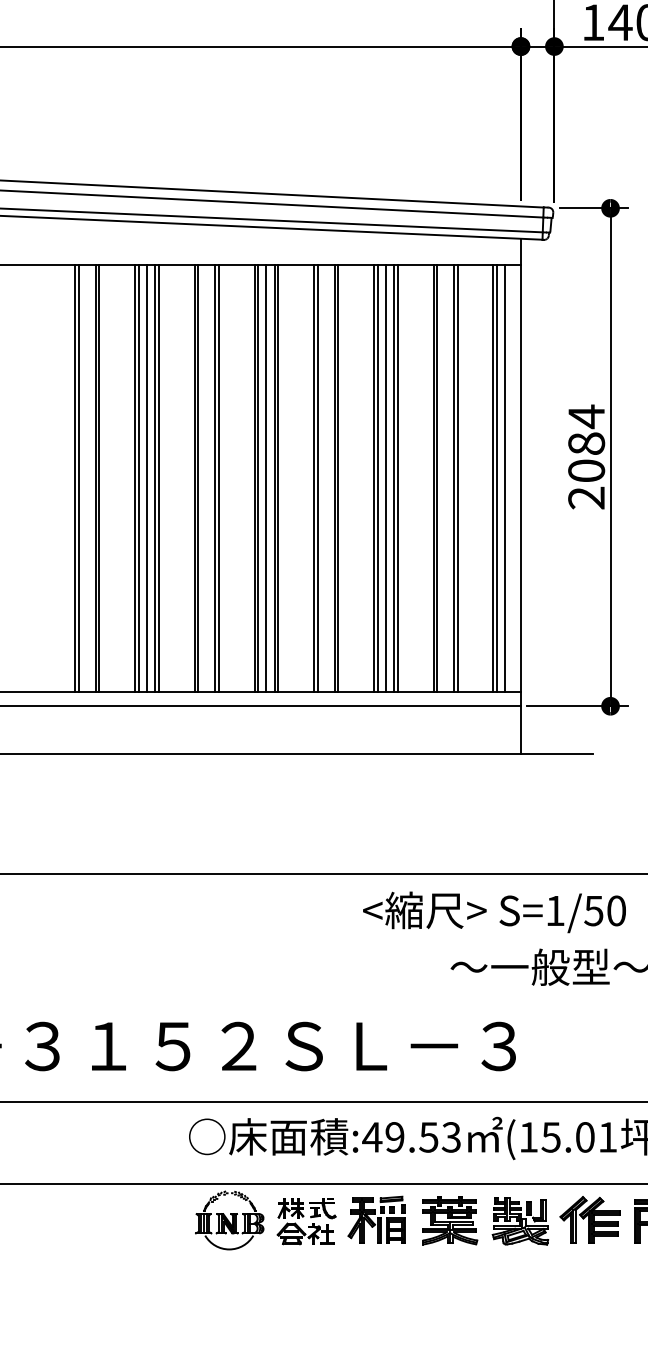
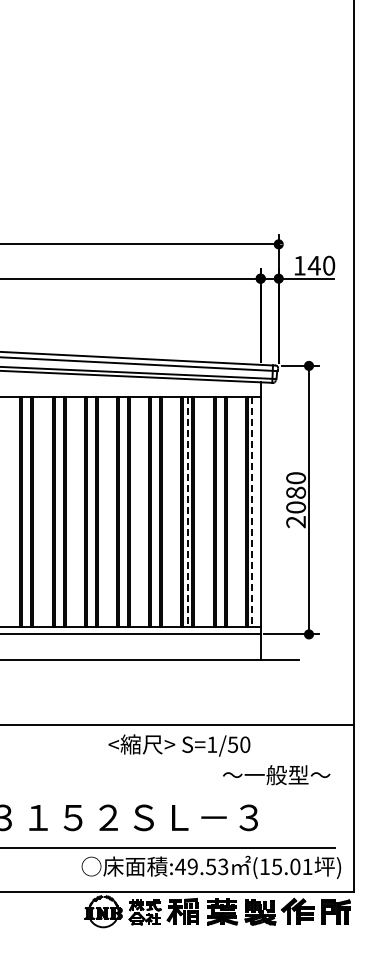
text: (587, 415) -> (296, 477), 2084 -> 2080
line: (147, 478) -> (59, 511), removed
line: (266, 478) -> (123, 511), removed
line: (385, 478) -> (187, 511), solid -> dashed
line: (505, 478) -> (252, 511), solid -> dashed
text: (494, 912) -> (179, 745), moved

